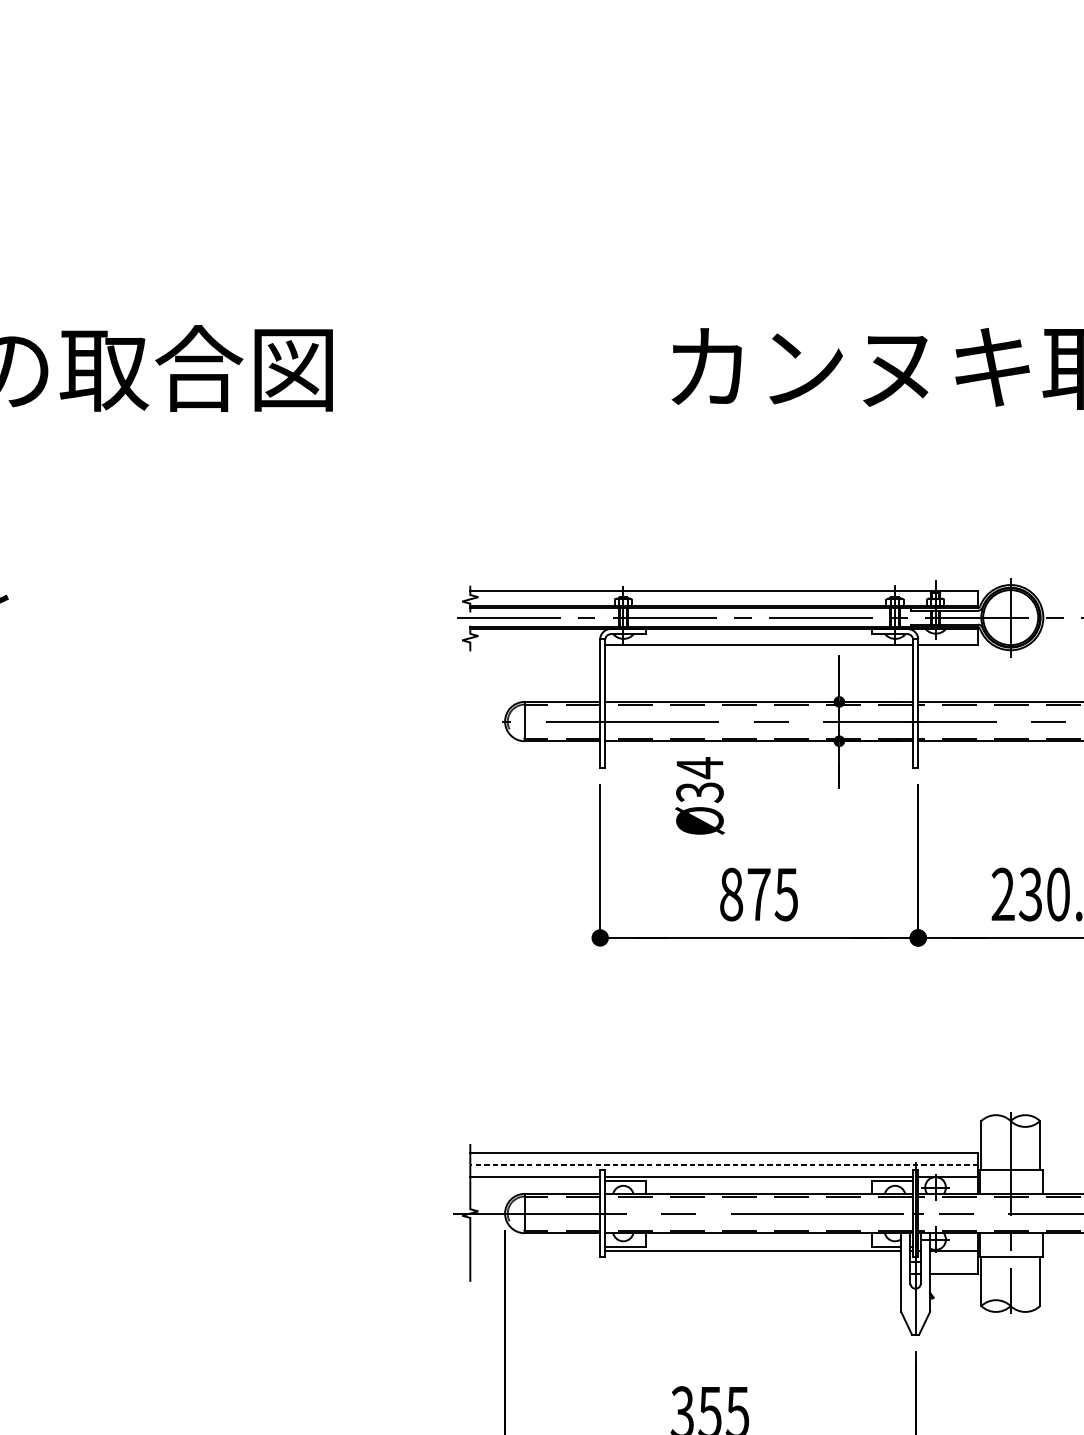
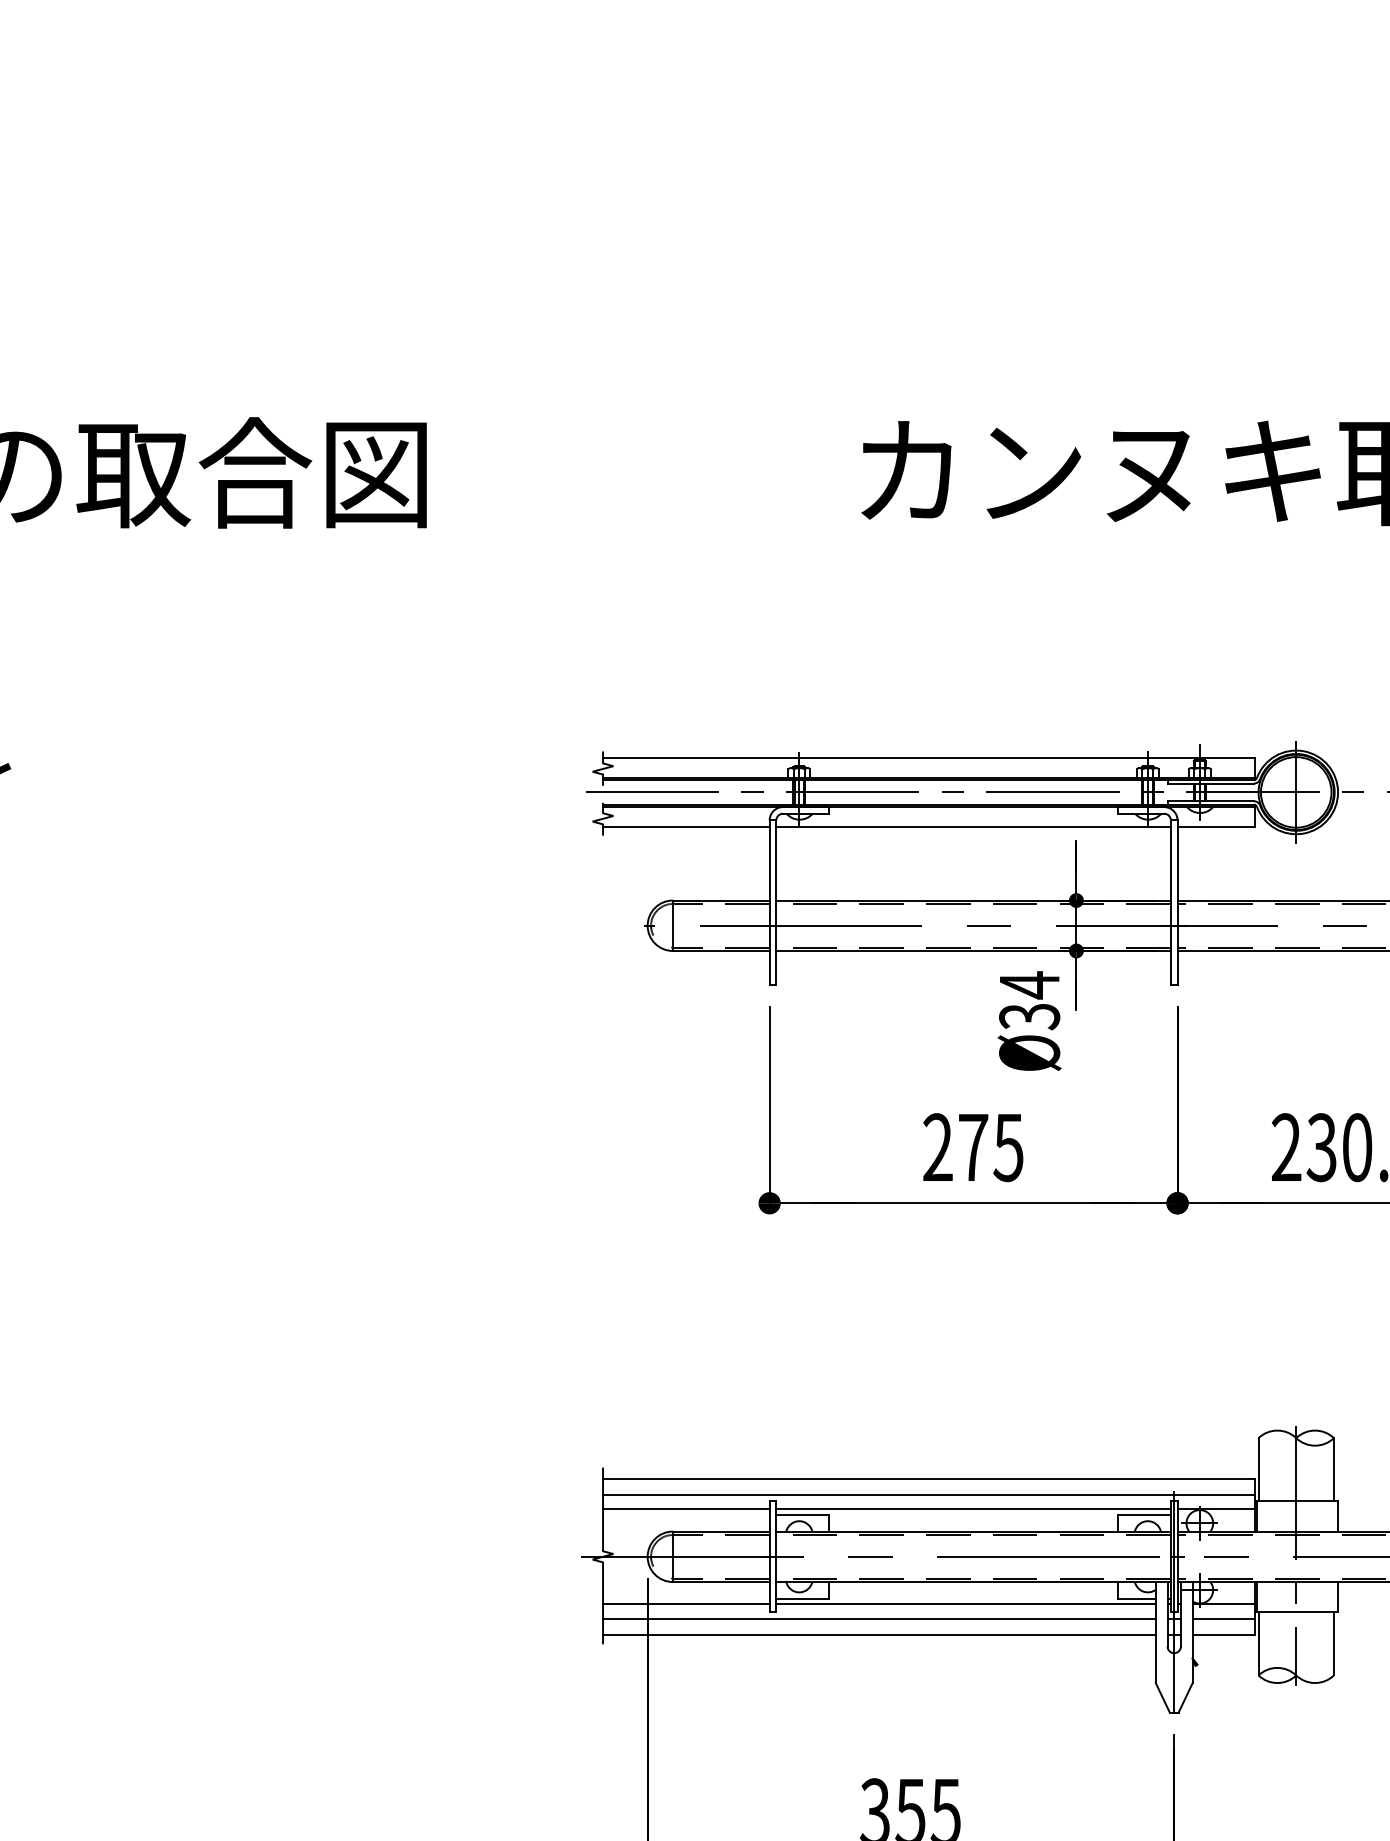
line: (535, 644) -> (686, 826), added
text: (699, 795) -> (1029, 1020), moved
text: (731, 894) -> (937, 1147), 875 -> 275
line: (724, 1164) -> (928, 1494), dashed -> solid
line: (535, 1250) -> (686, 1604), added
line: (685, 1262) -> (879, 1619), added
line: (954, 1262) -> (1223, 1619), added
line: (685, 1274) -> (879, 1634), added

